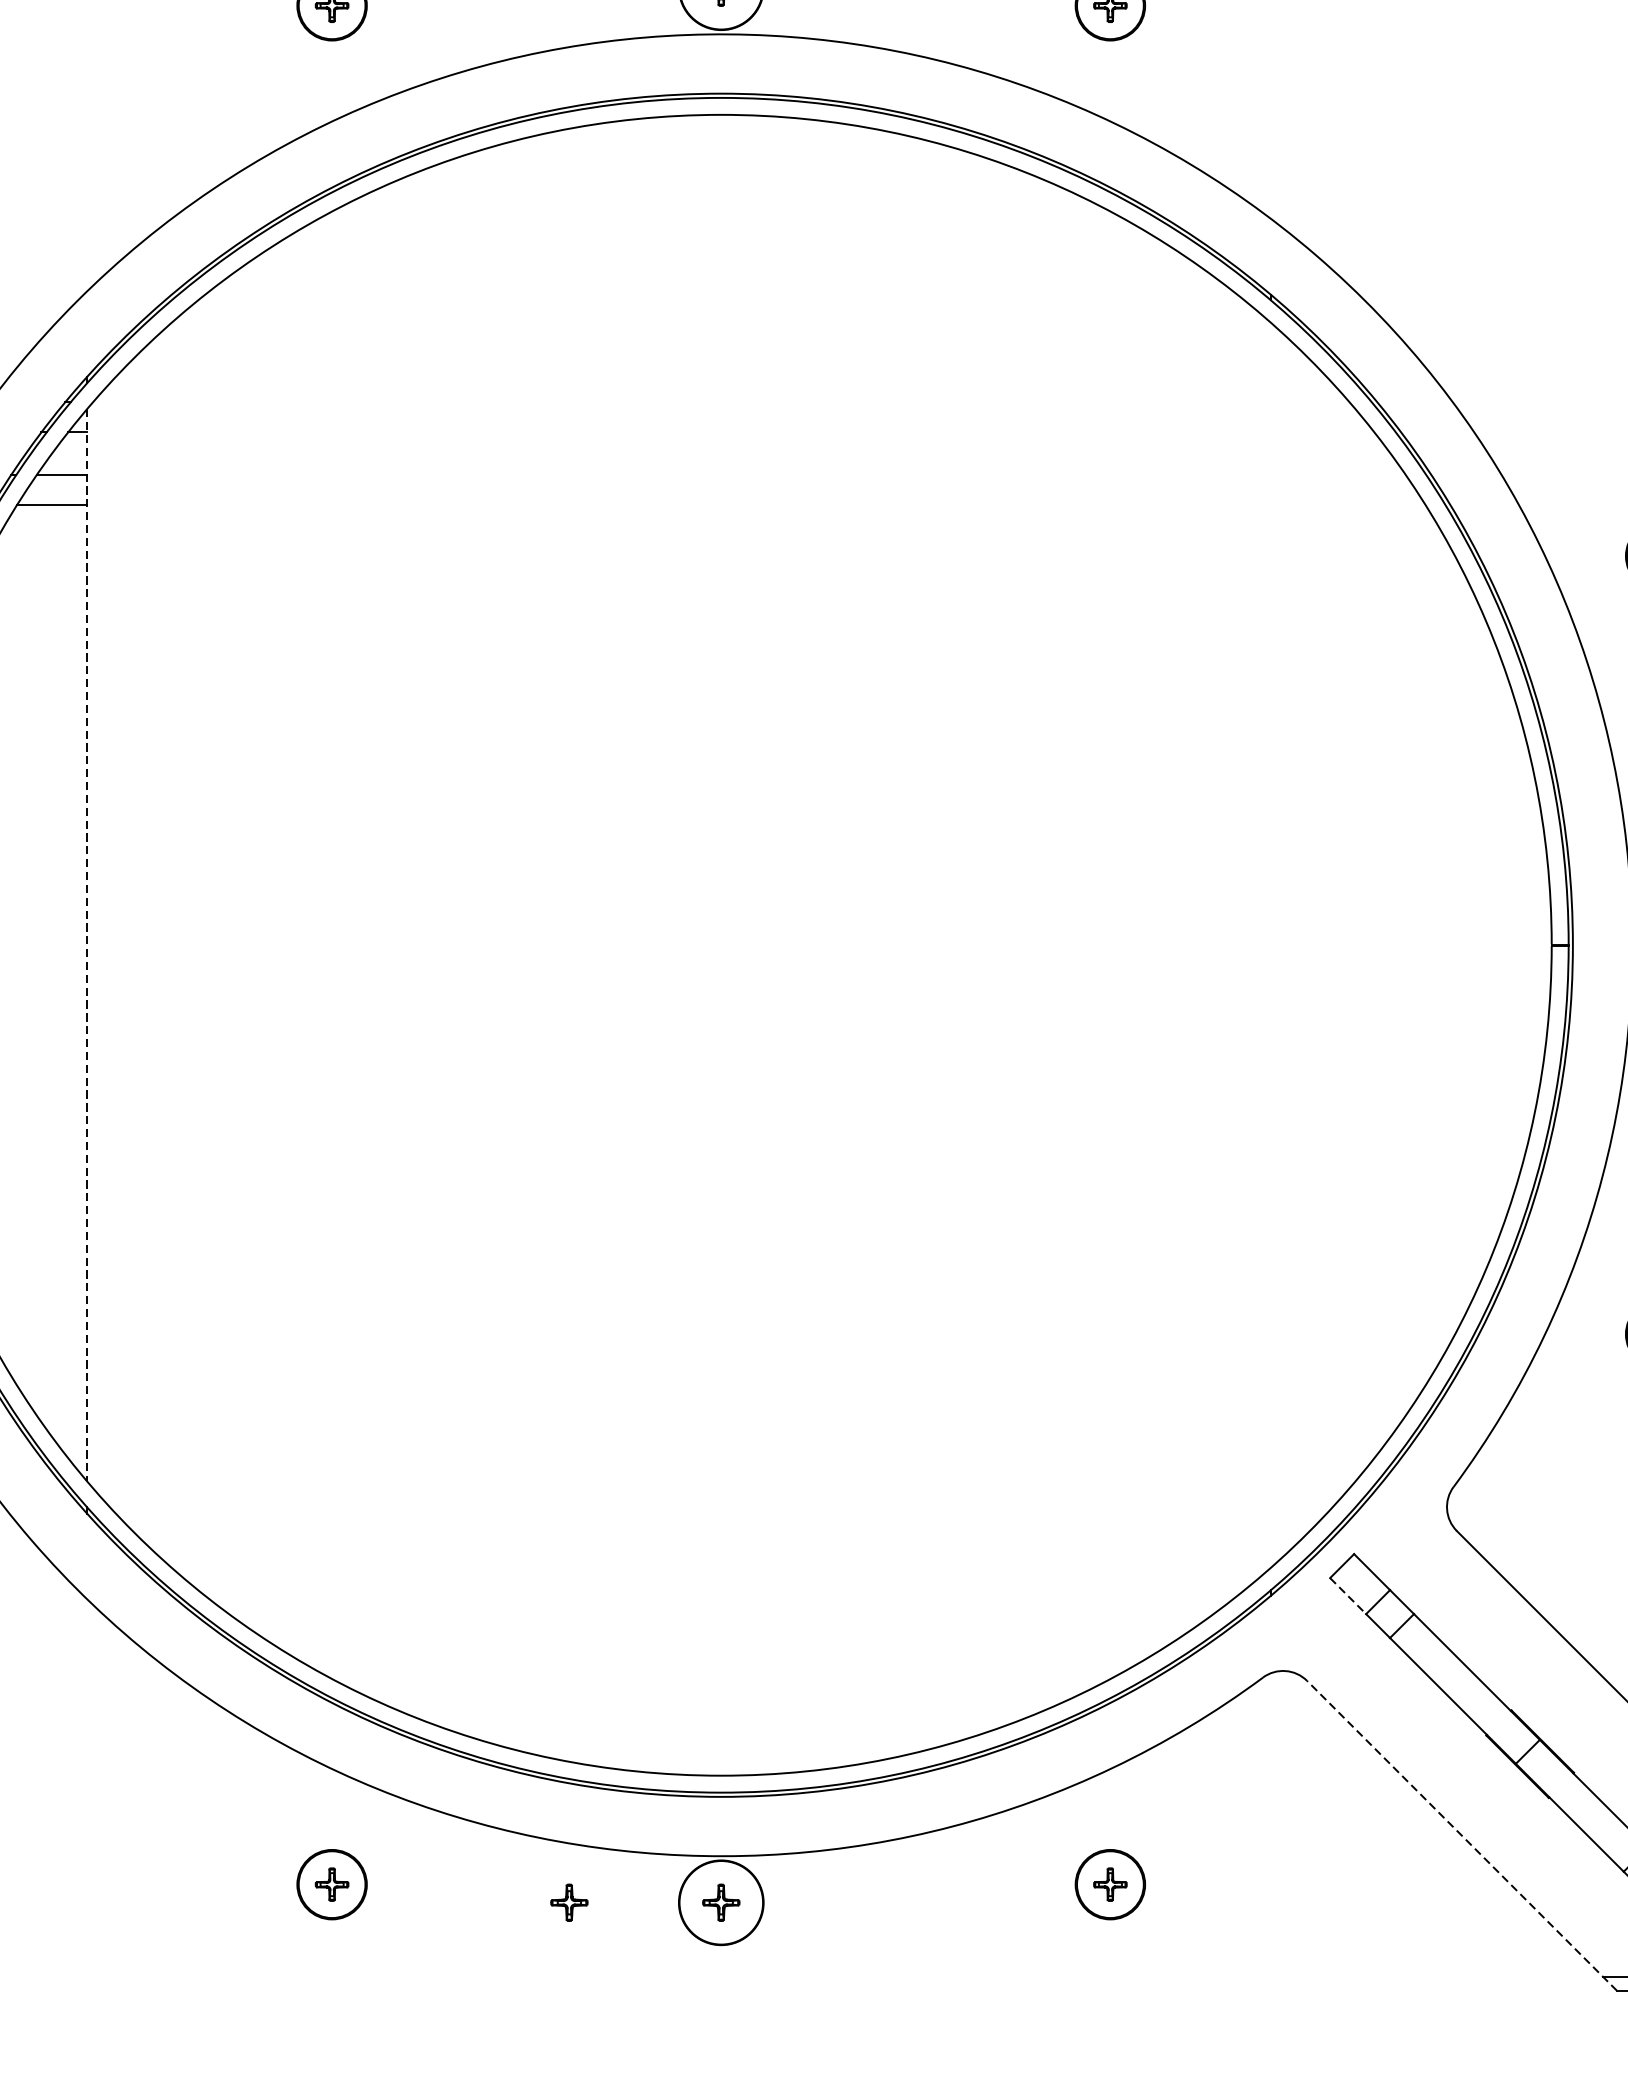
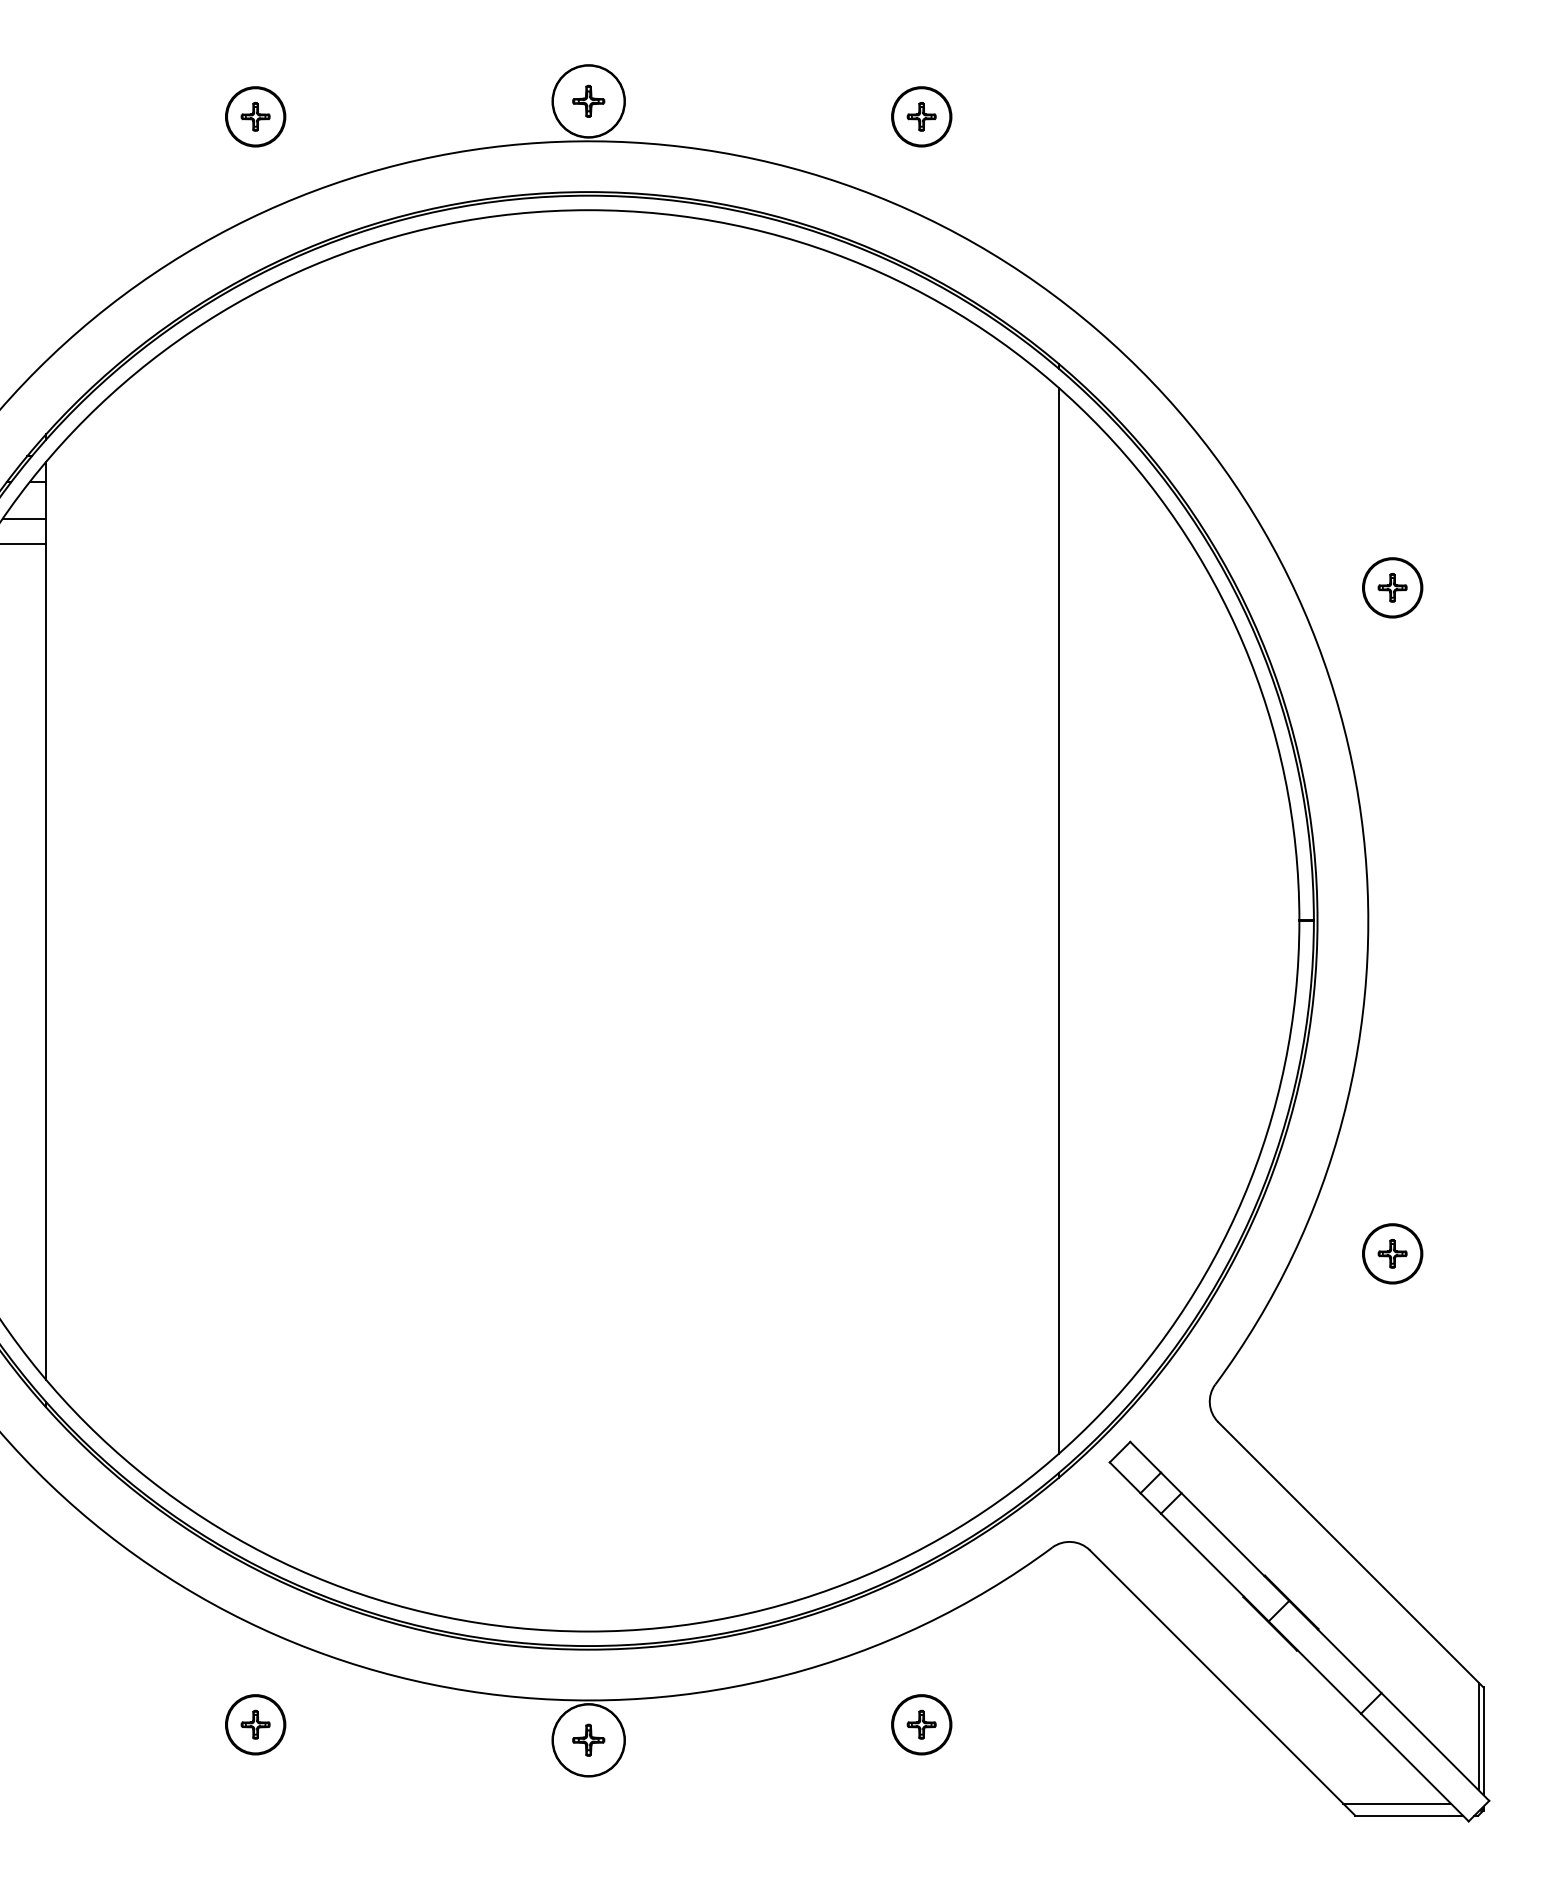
line: (86, 944) -> (45, 920), dashed -> solid
line: (1271, 944) -> (1059, 920), added
line: (1348, 1595) -> (1125, 1477), dashed -> solid
line: (1461, 1836) -> (1222, 1683), dashed -> solid
part: (569, 1901) -> (458, 1739), removed

